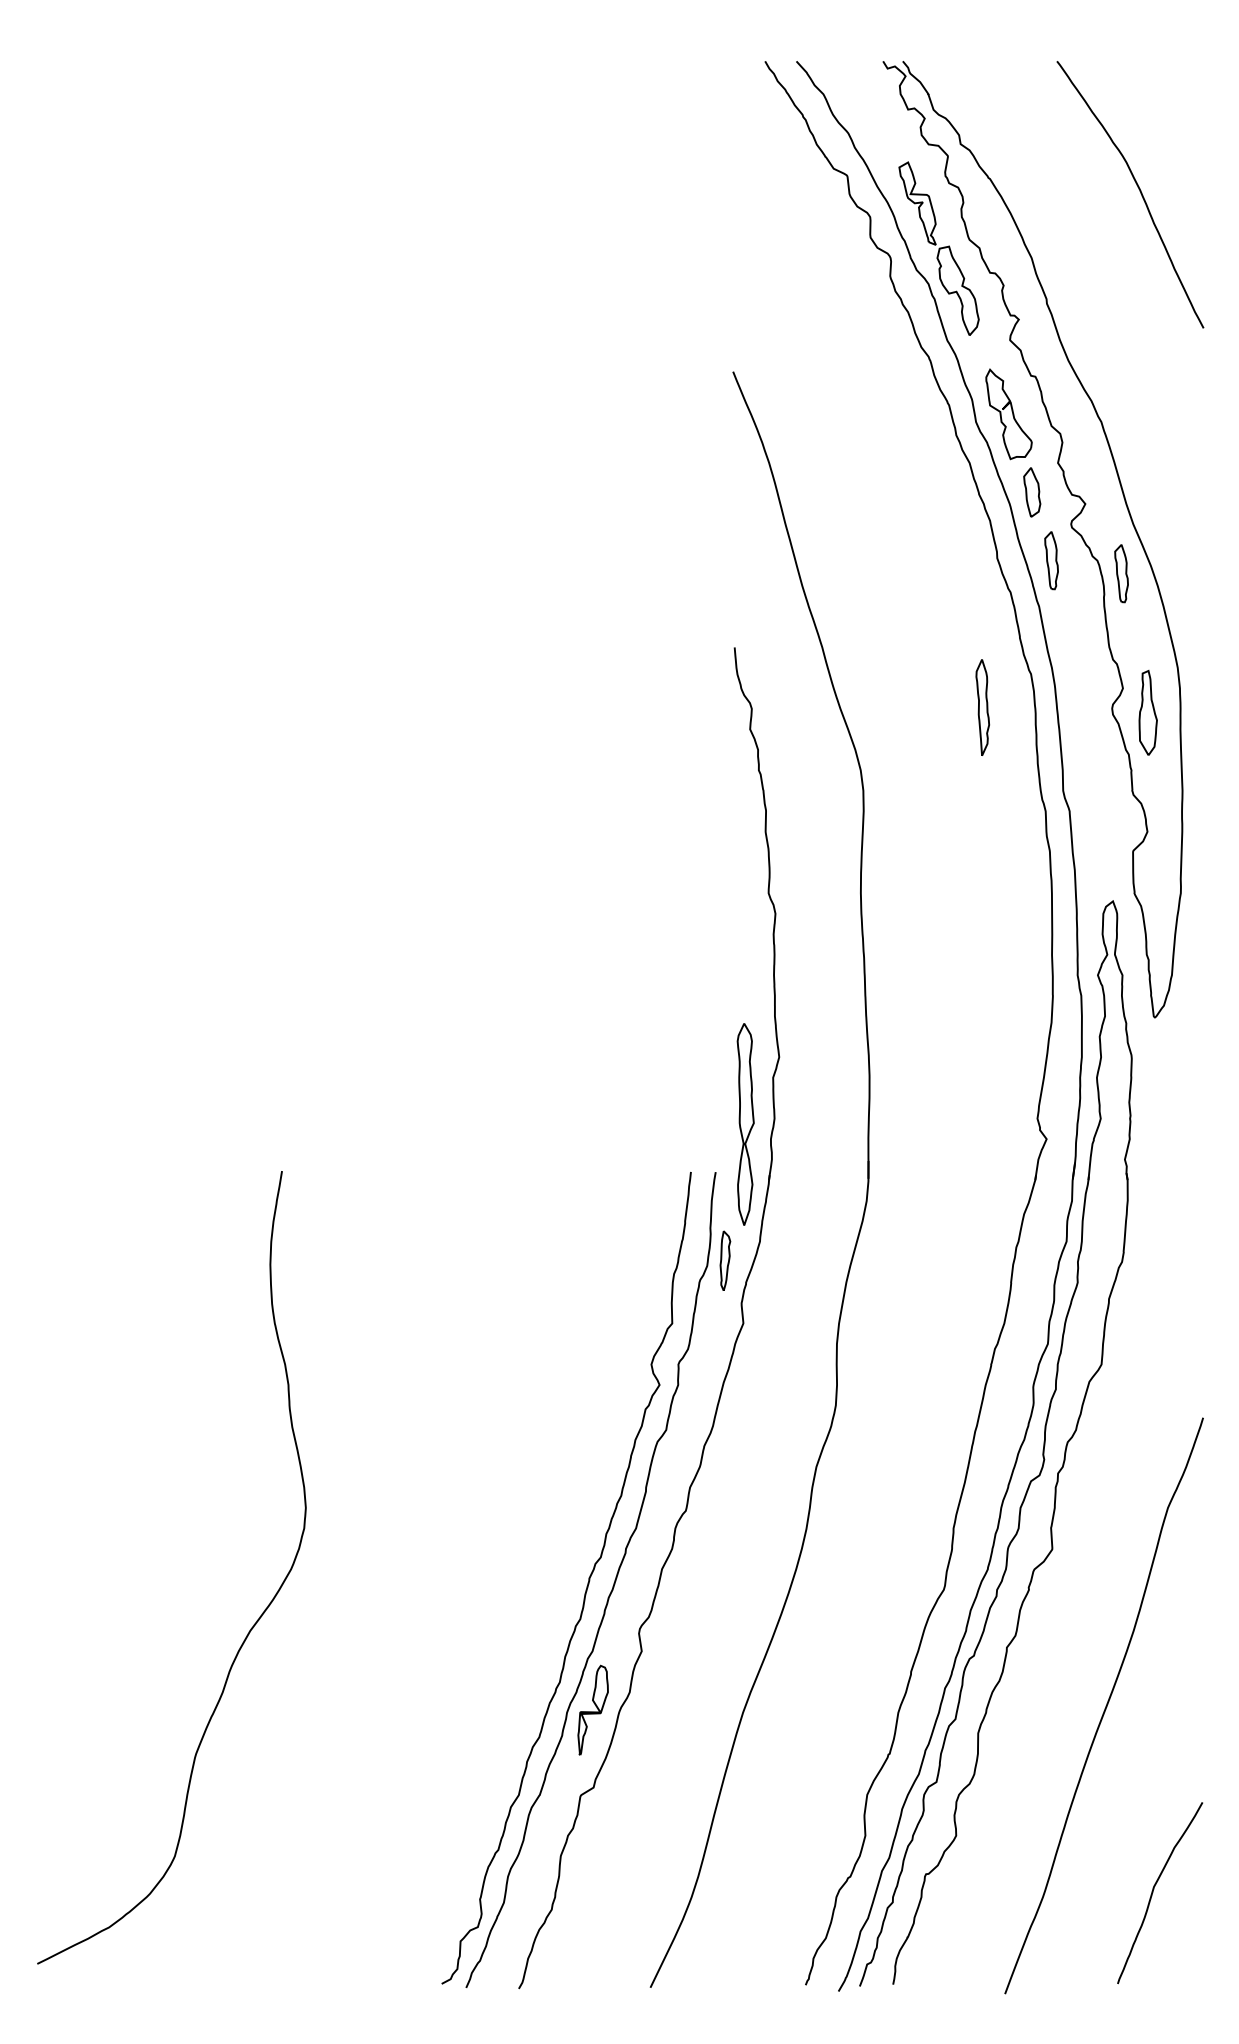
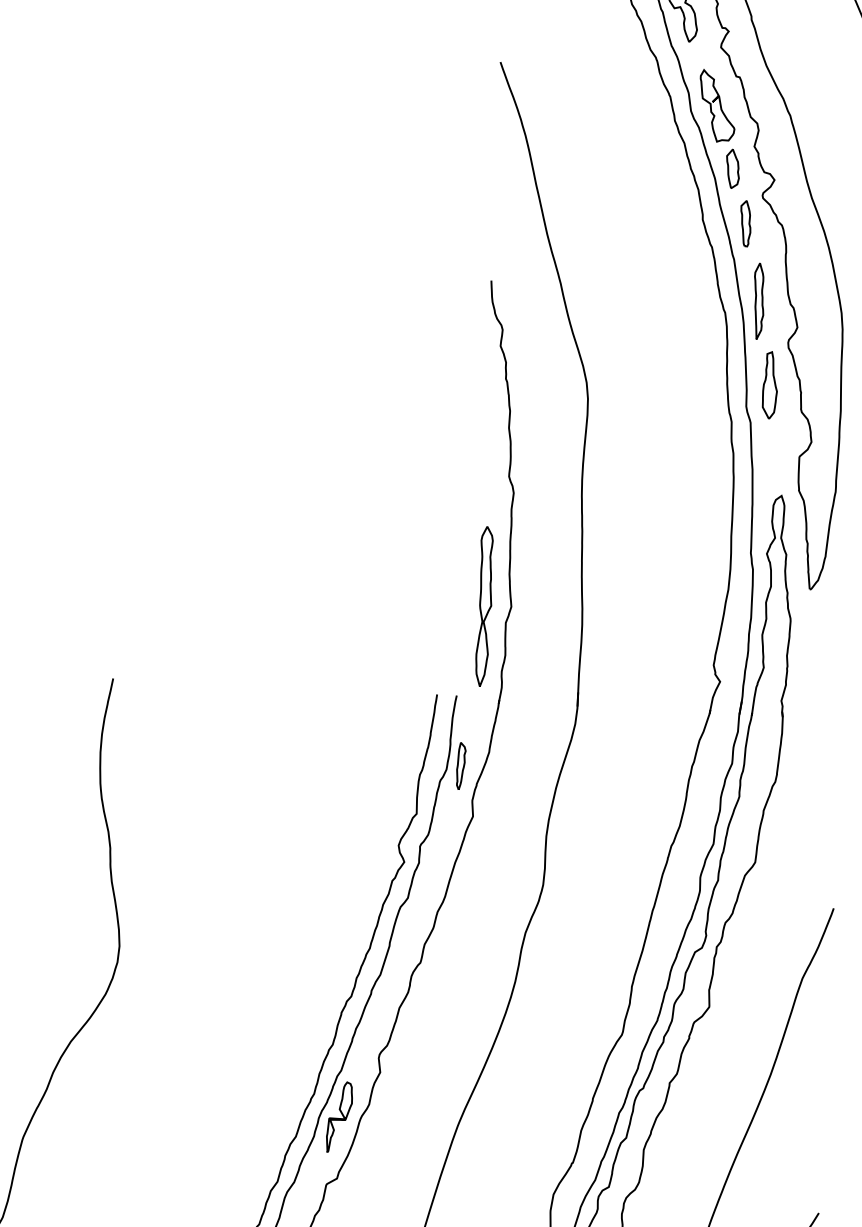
part: (1121, 573) -> (800, 236), removed
part: (982, 707) -> (758, 301), moved
part: (1147, 712) -> (769, 385), moved
part: (745, 1124) -> (484, 606), moved

